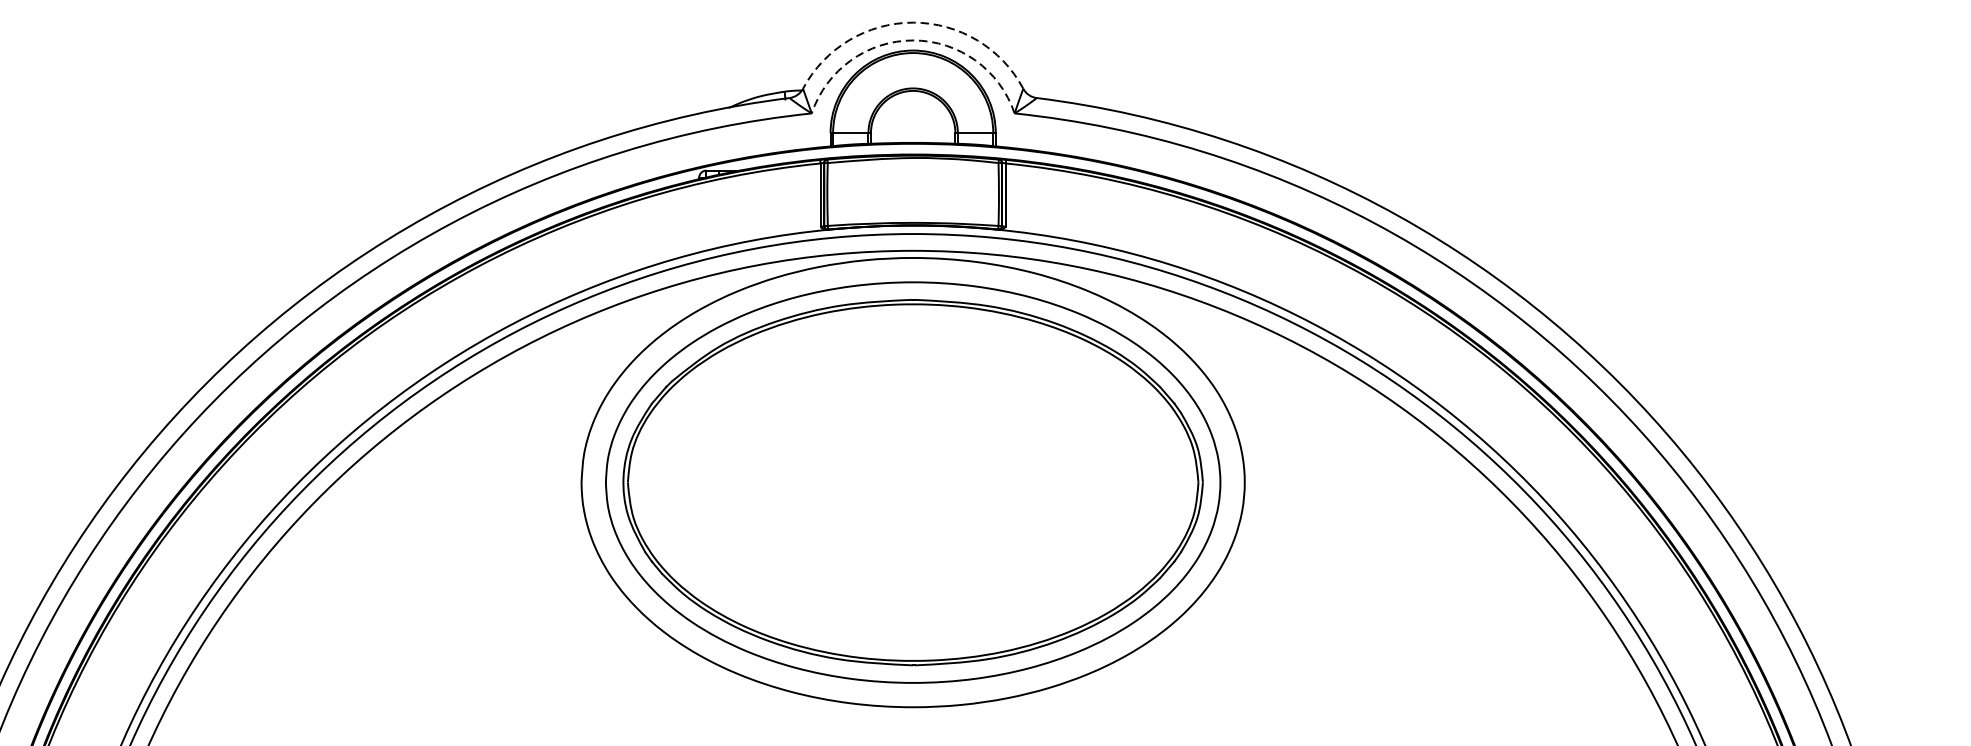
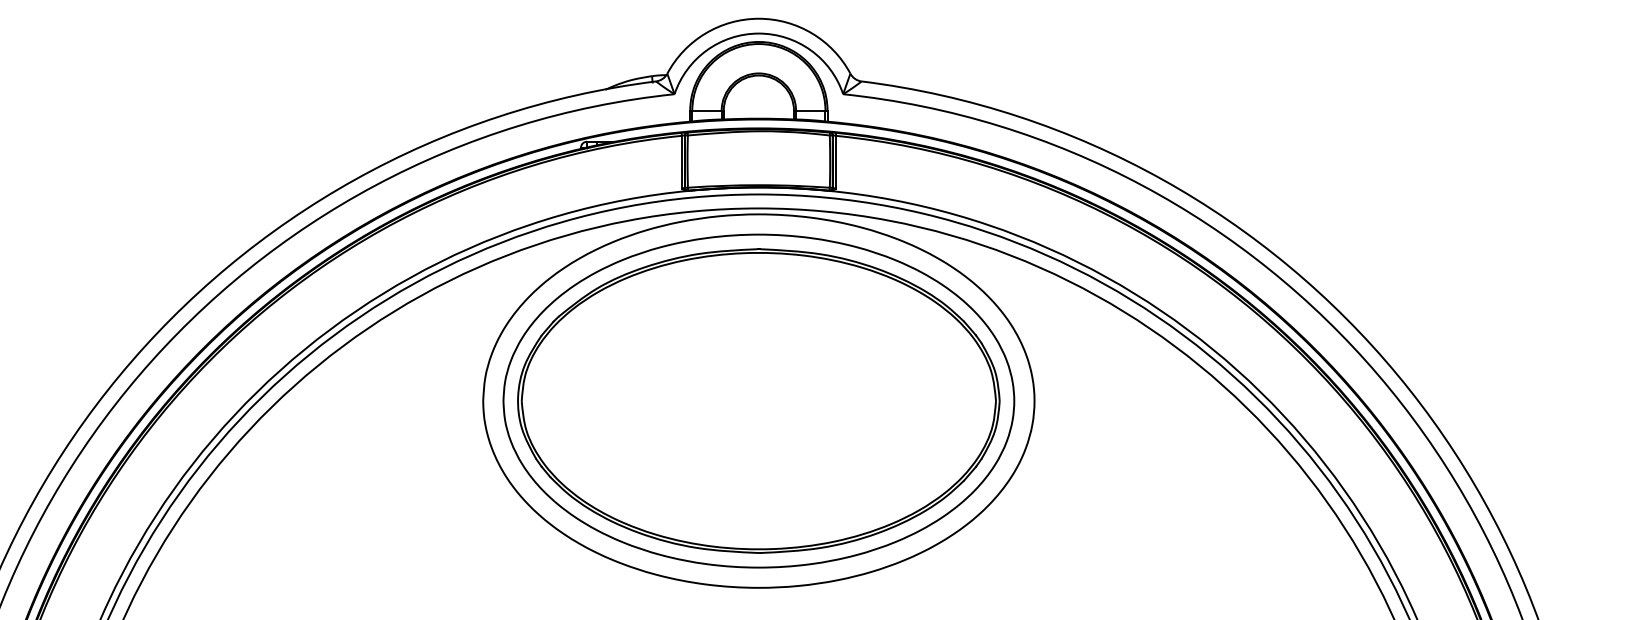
arc: (912, 22) -> (758, 18), dashed -> solid
arc: (912, 40) -> (758, 33), dashed -> solid

